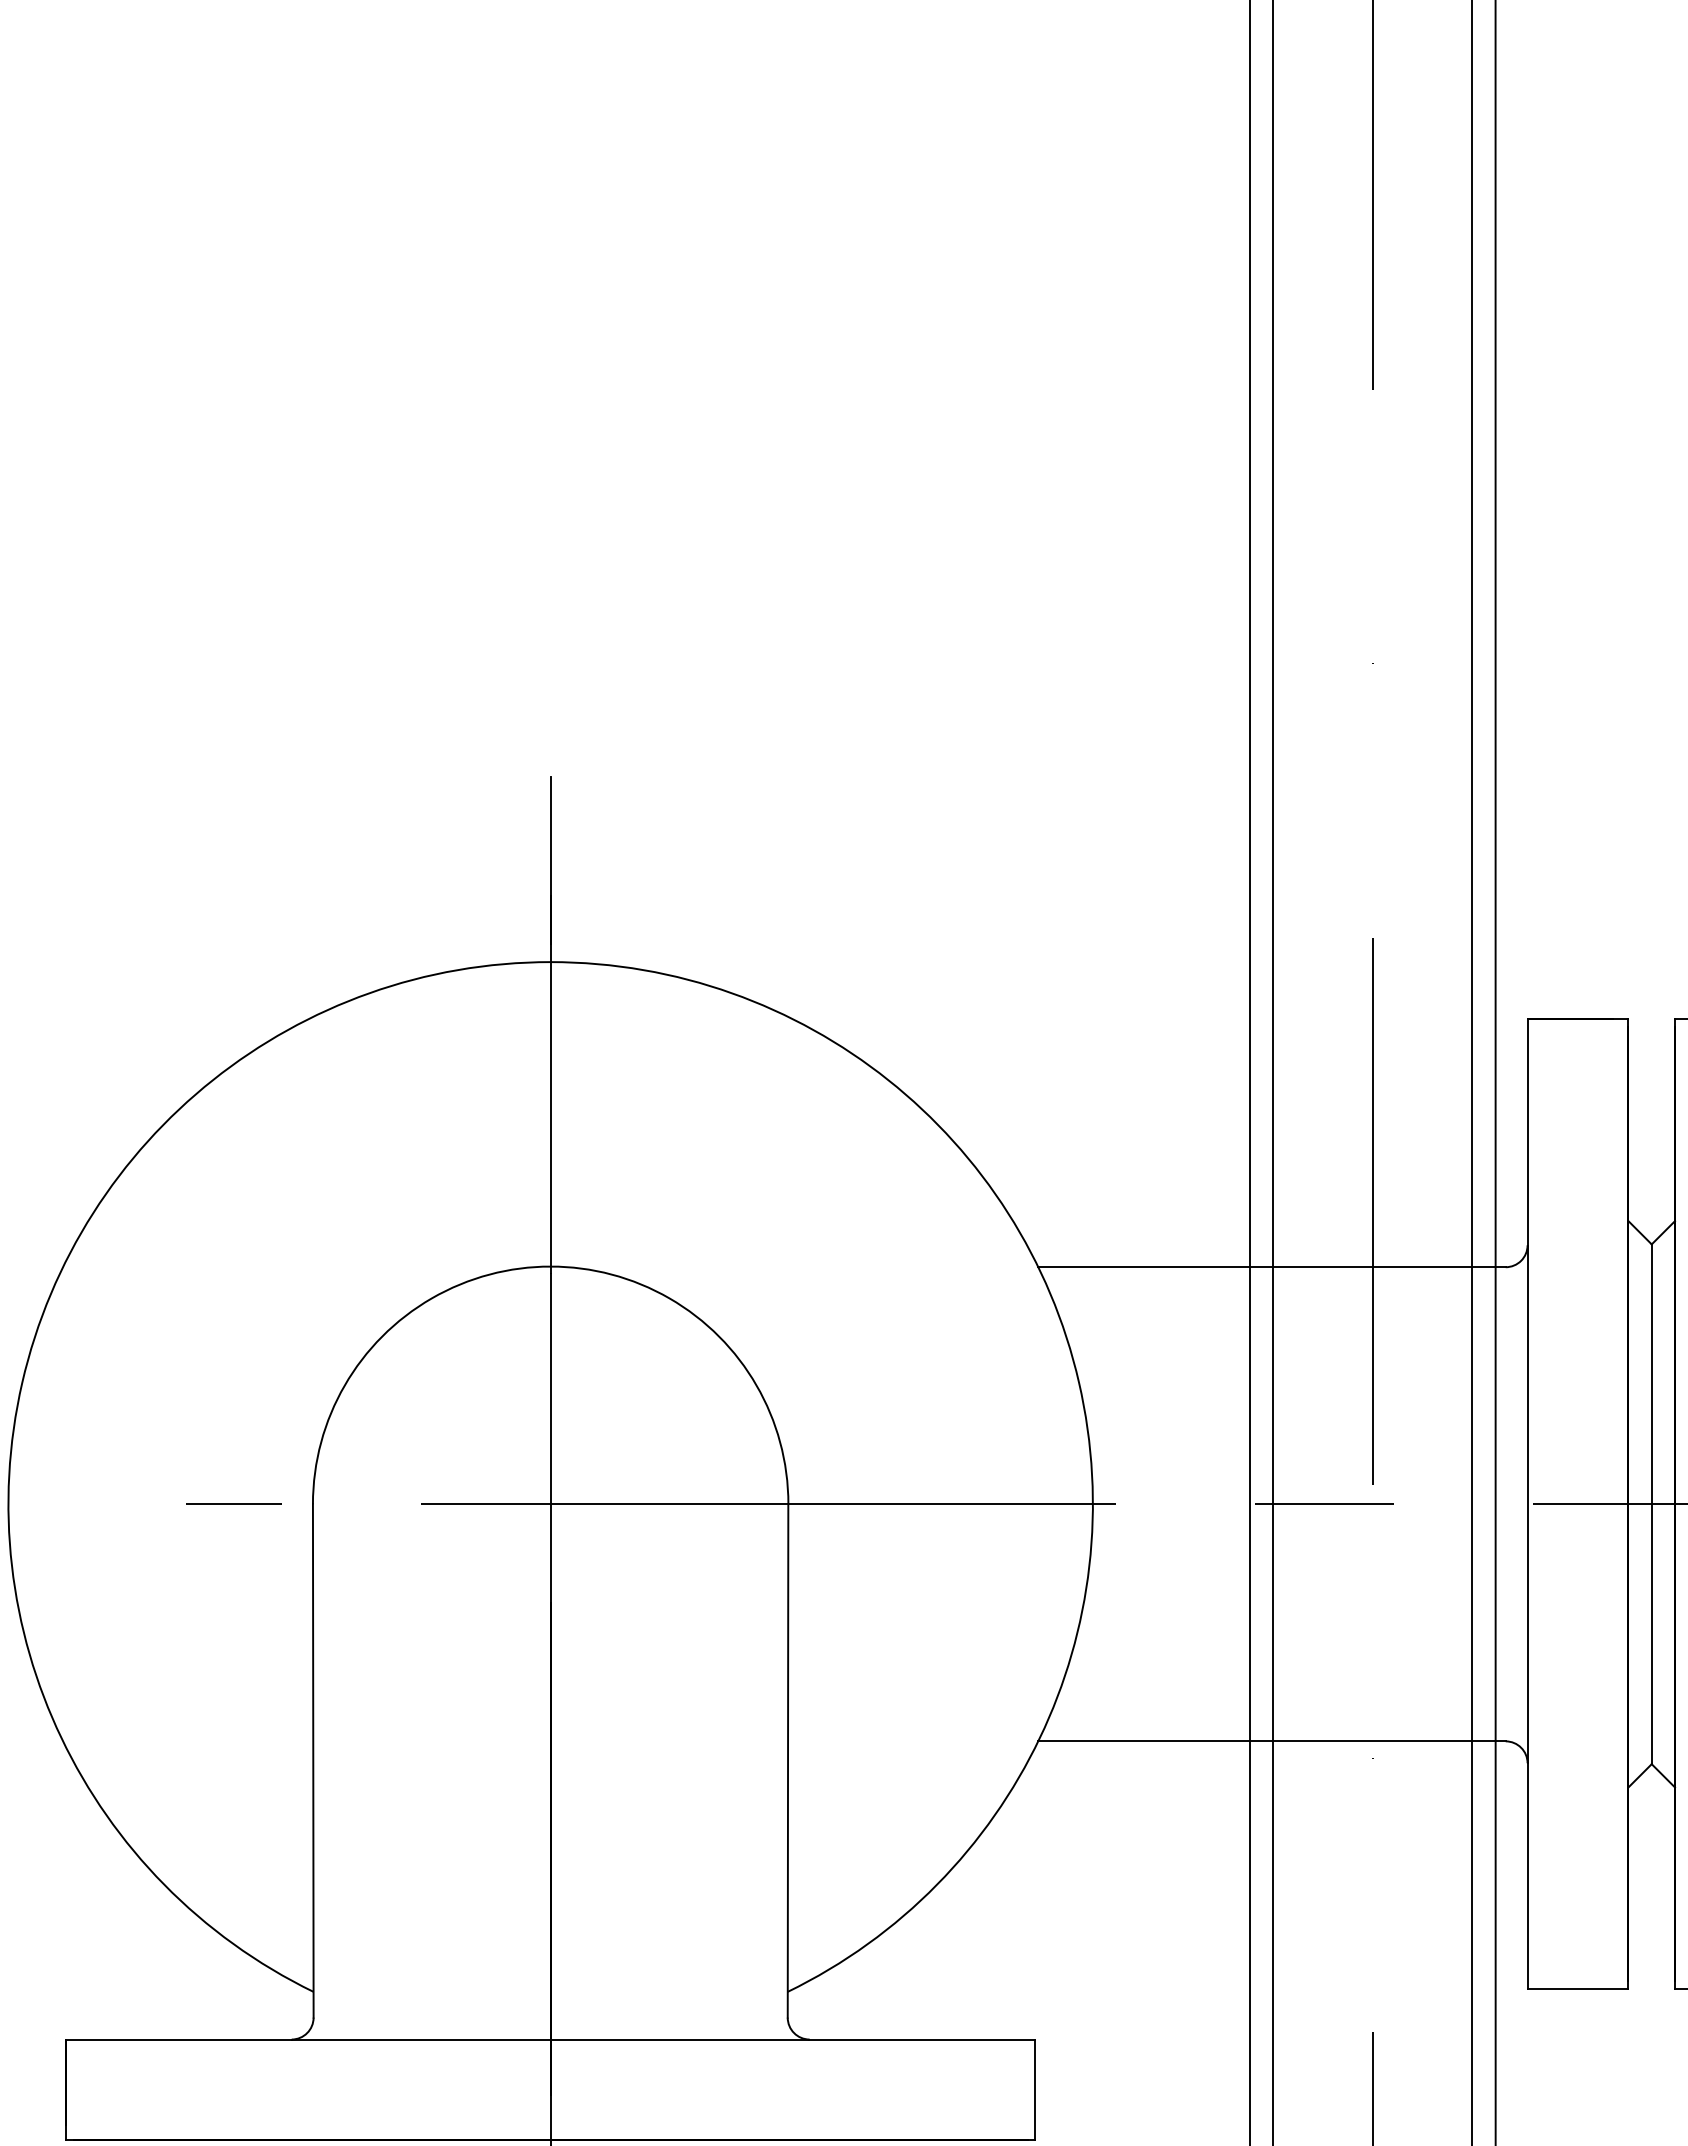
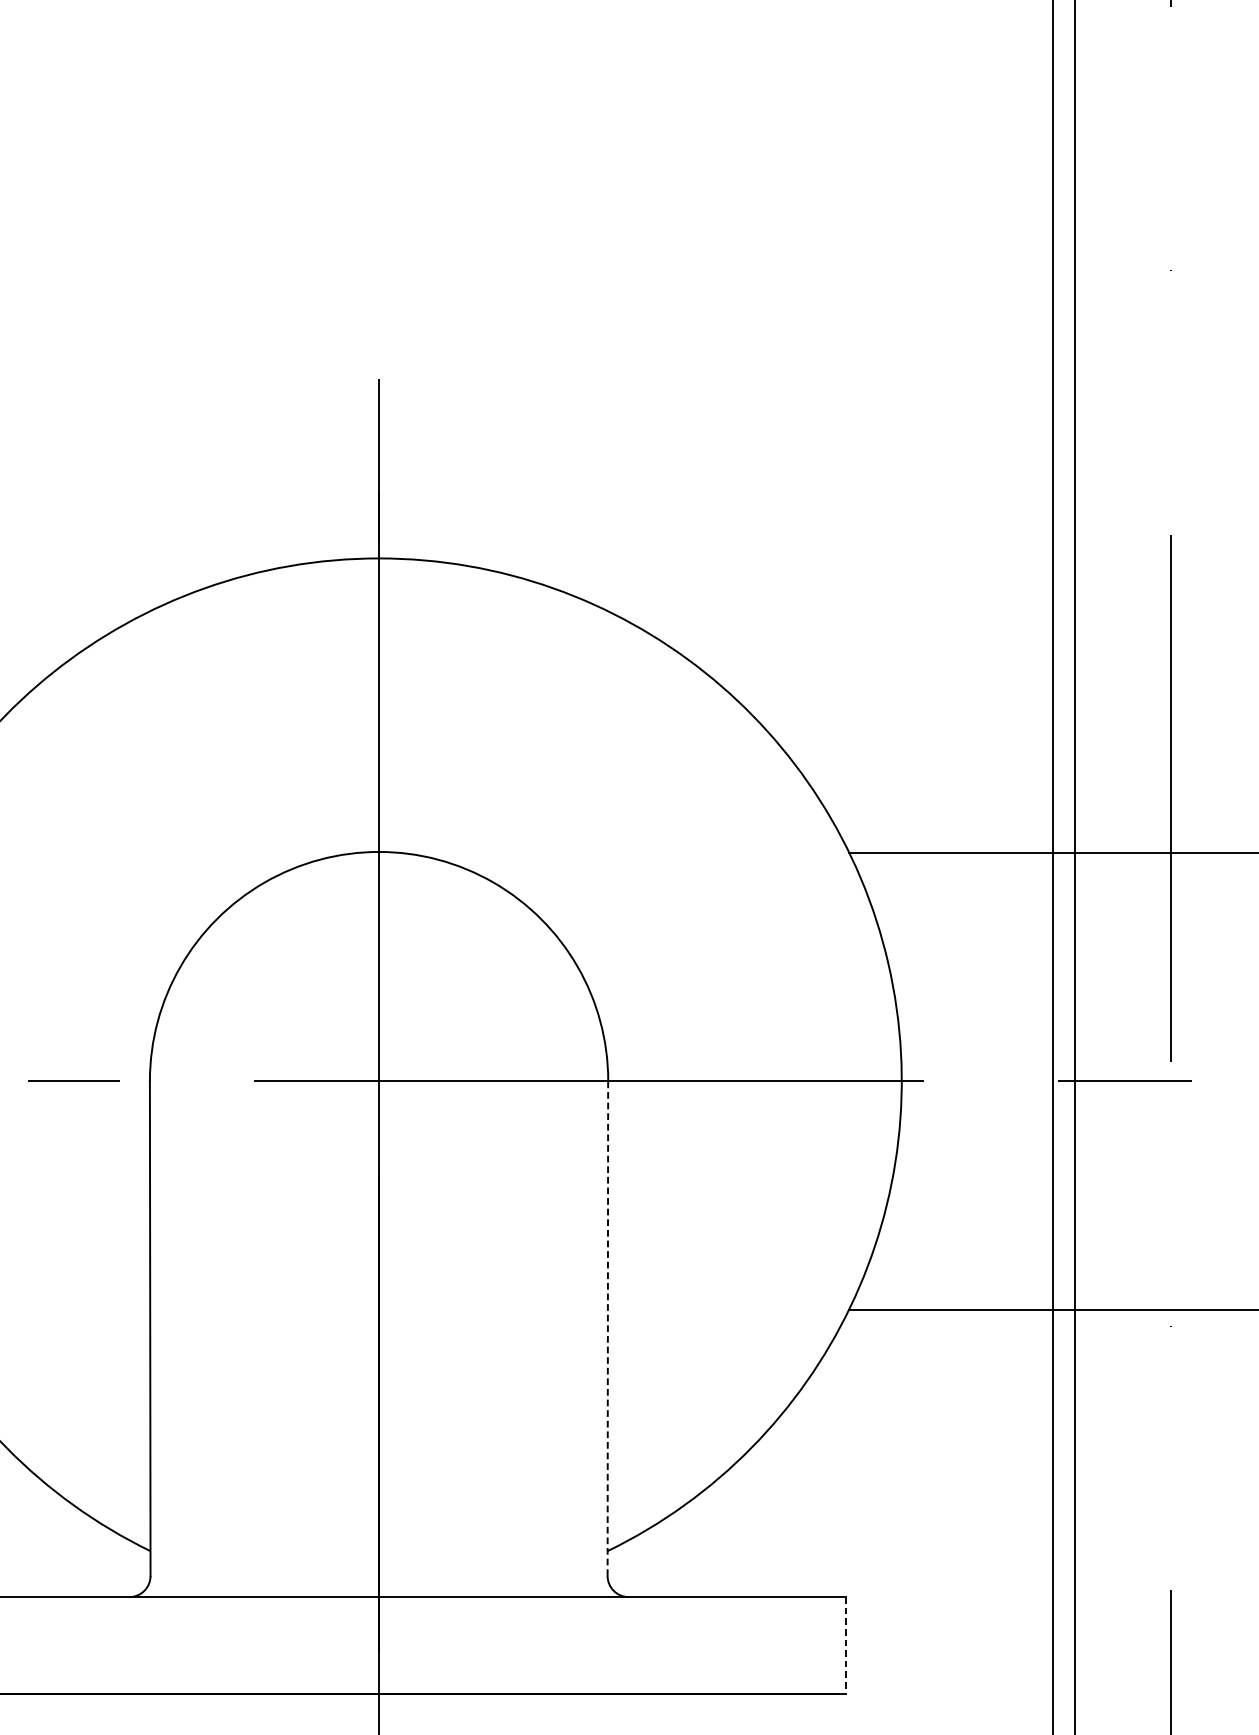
line: (788, 1760) -> (608, 1328), solid -> dashed
line: (1035, 2090) -> (846, 1646), solid -> dashed

